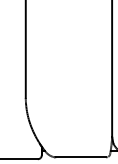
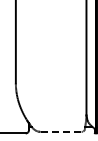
line: (81, 156) -> (61, 131), solid -> dashed

